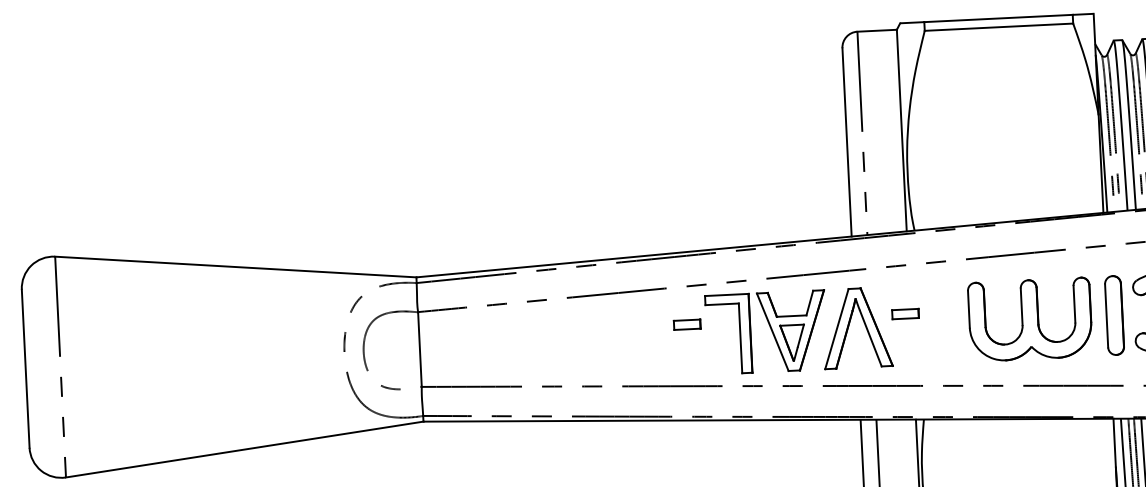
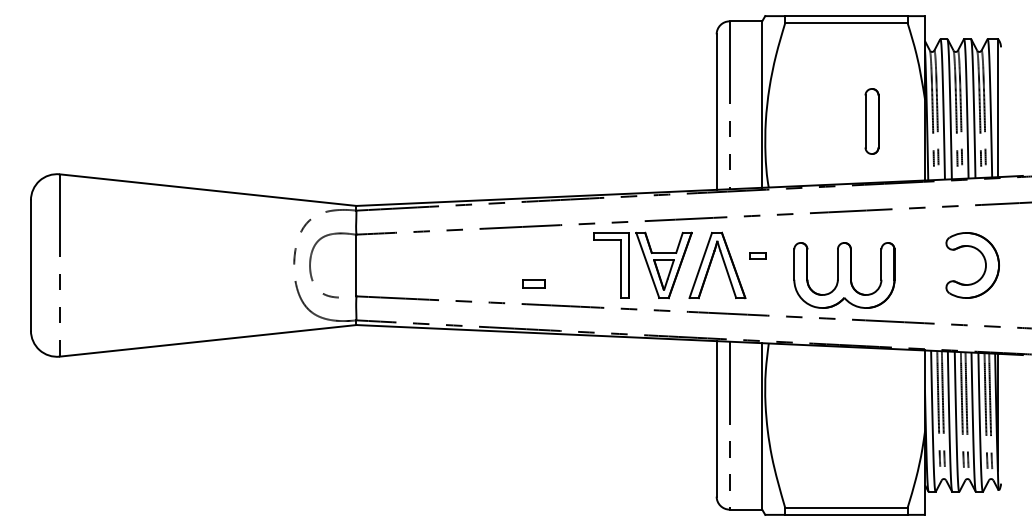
part: (905, 313) -> (757, 255), size x0.7
part: (1113, 315) -> (871, 121), moved
part: (1030, 319) -> (844, 275), moved
part: (687, 324) -> (533, 283), moved

